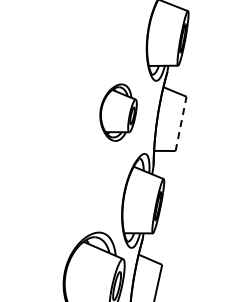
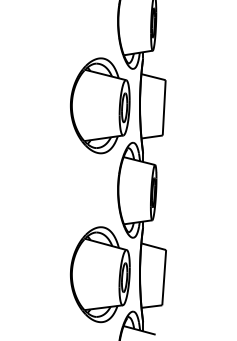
part: (118, 112) -> (100, 105), size x1.67
line: (181, 123) -> (164, 107), dashed -> solid

